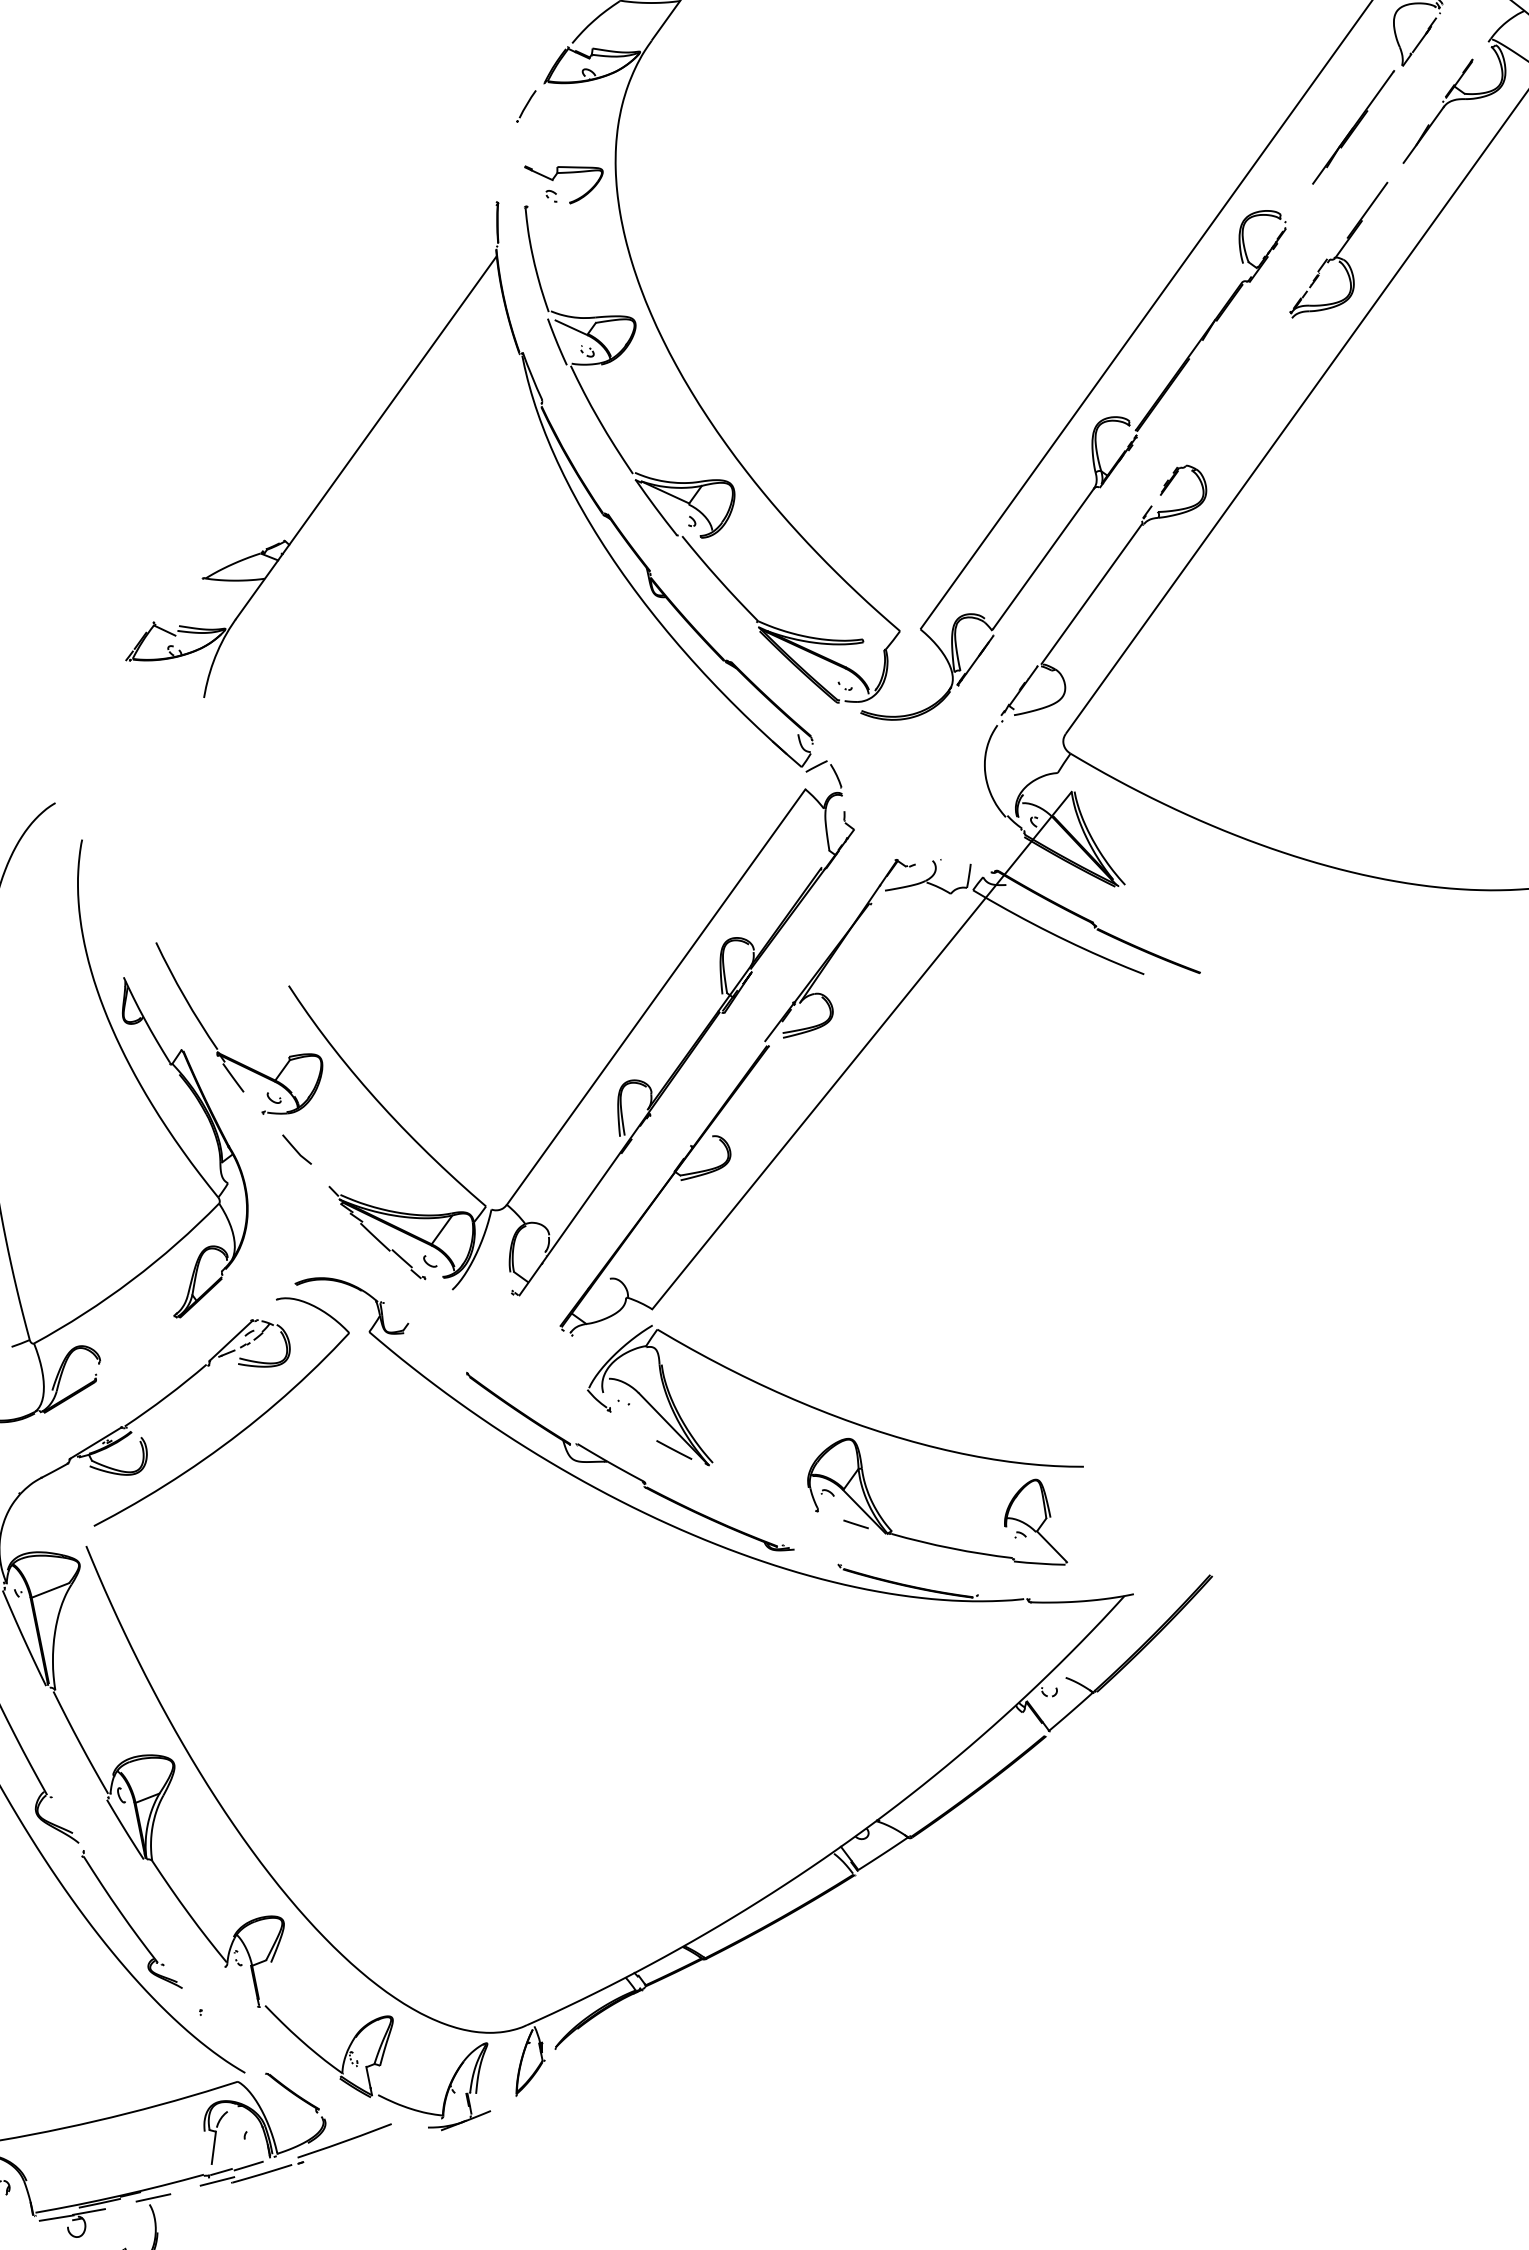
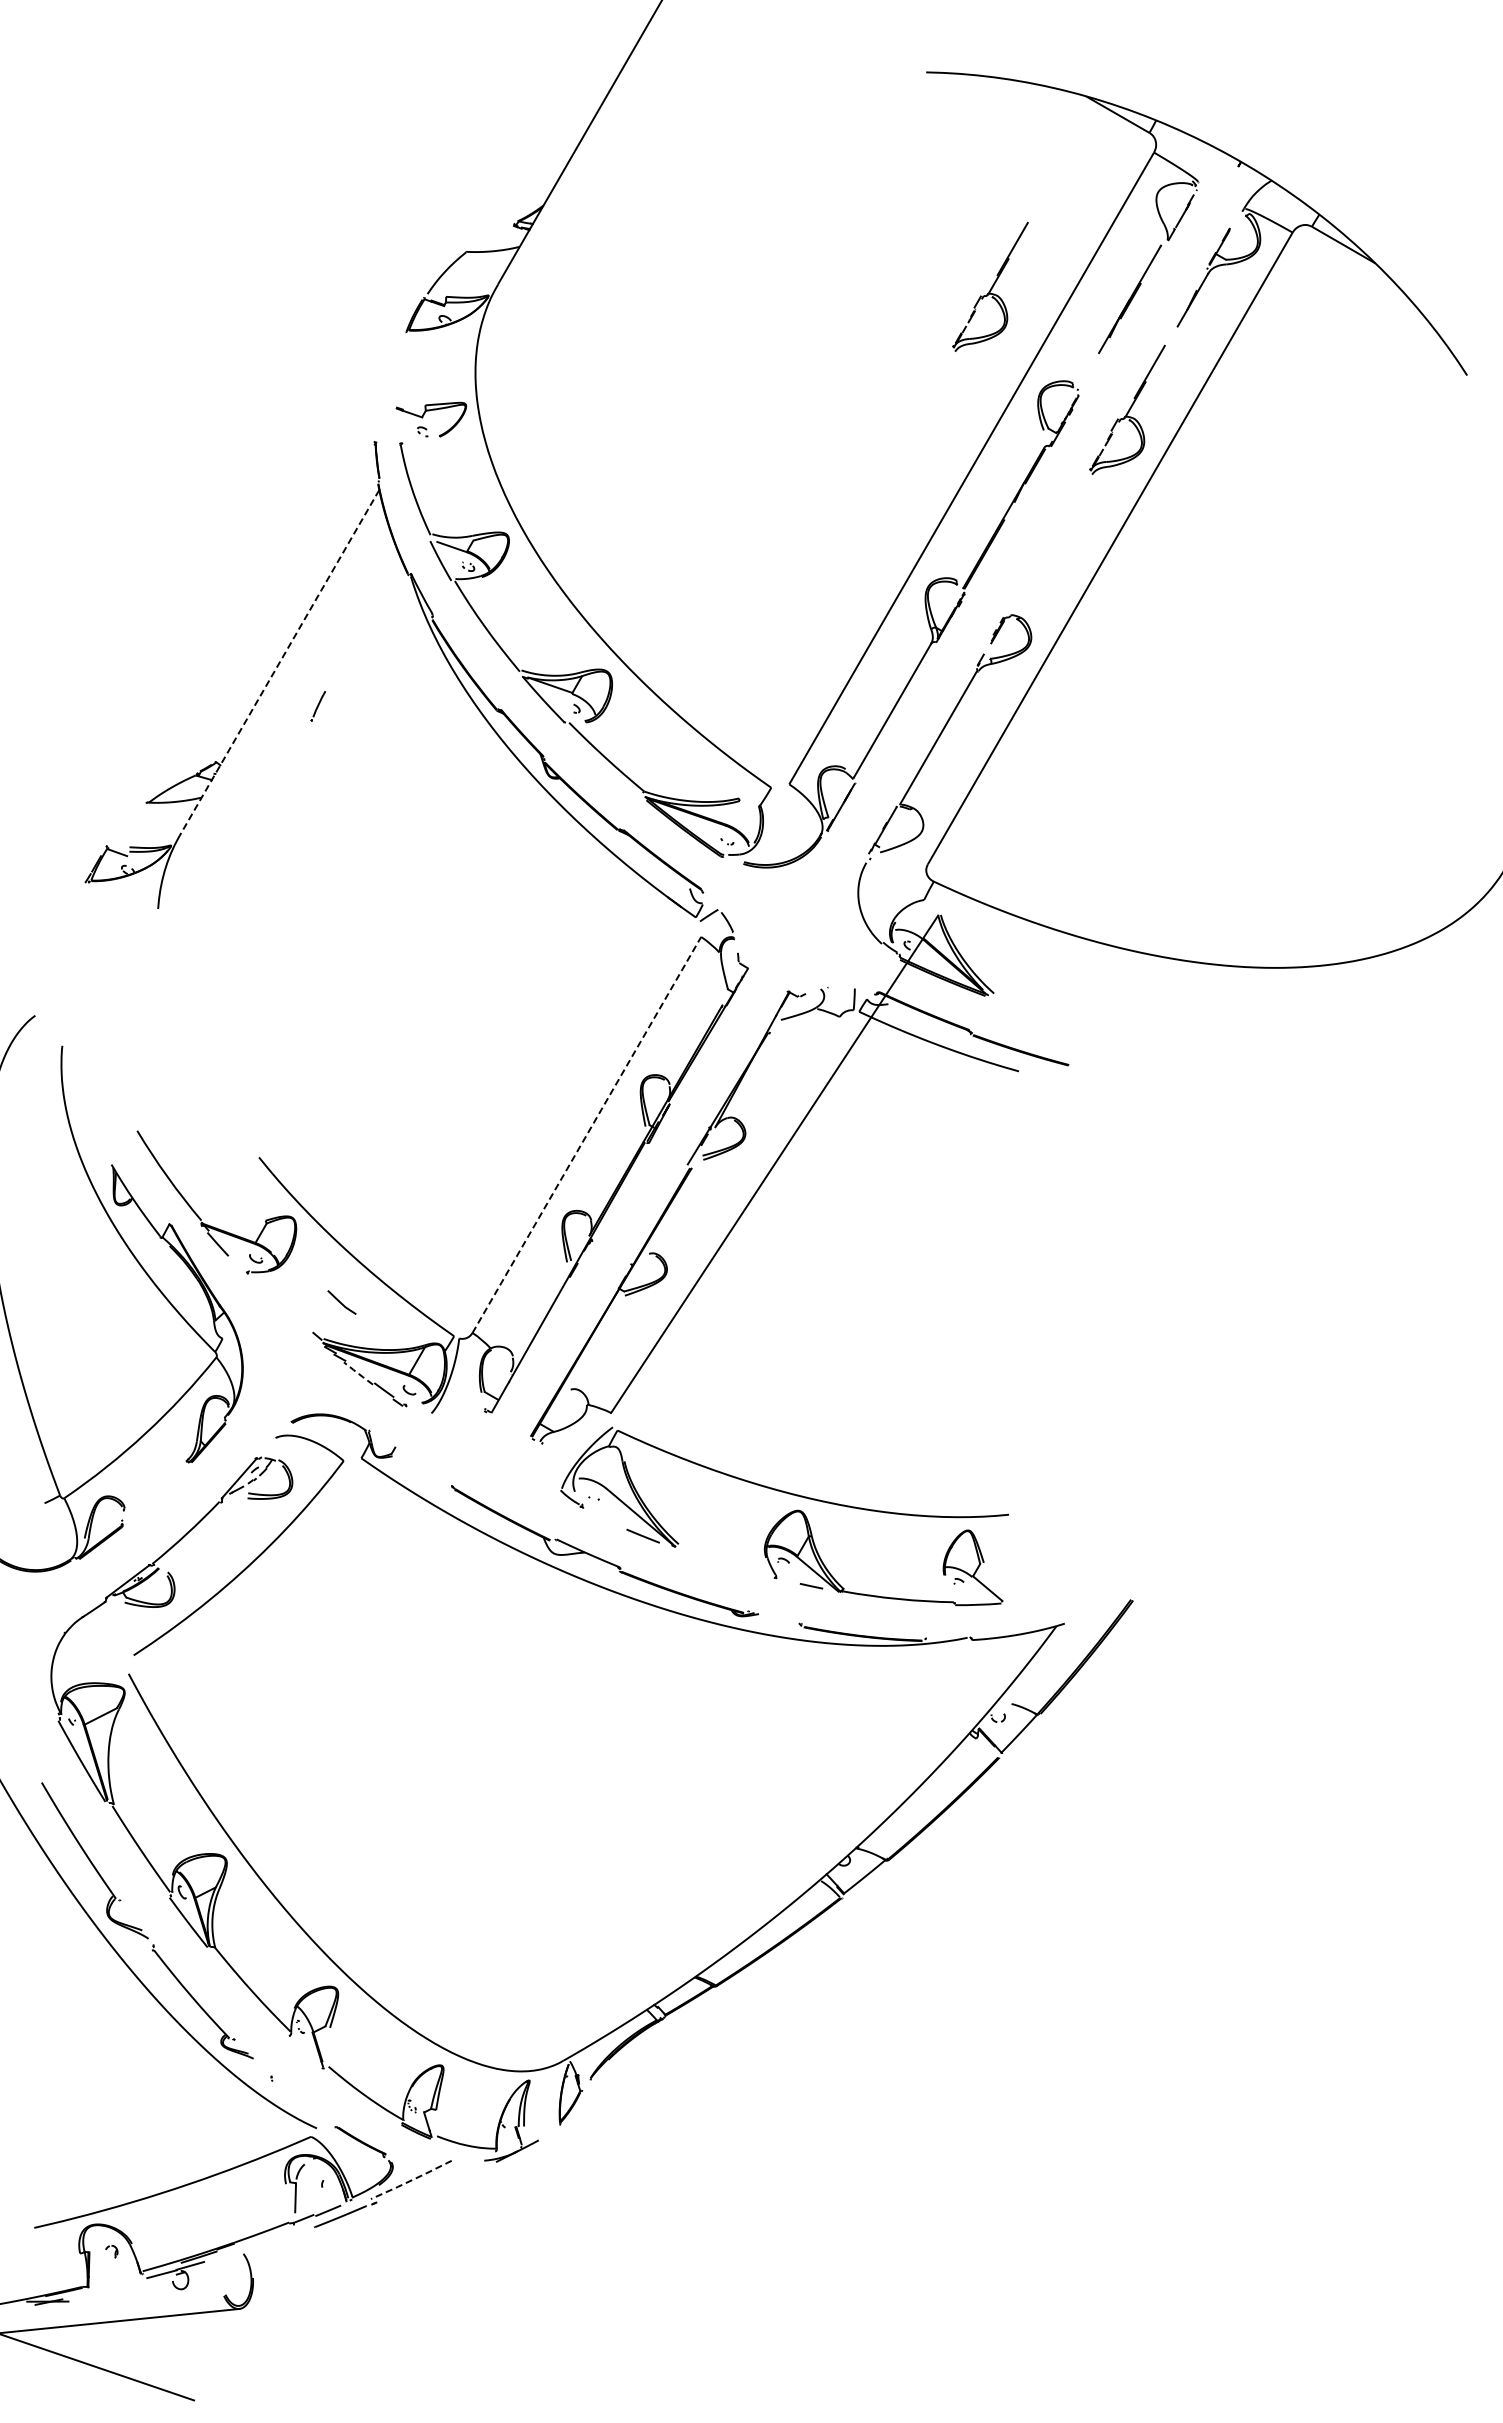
part: (1199, 97) -> (990, 286), added
line: (526, 106) -> (318, 706), moved
line: (366, 438) -> (279, 663), solid -> dashed
line: (655, 996) -> (586, 1134), solid -> dashed
line: (296, 1149) -> (341, 1302), moved
line: (374, 1237) -> (357, 1373), solid -> dashed
line: (344, 2141) -> (411, 2180), solid -> dashed
line: (217, 2181) -> (301, 2227), removed
line: (152, 2197) -> (245, 2247), removed

